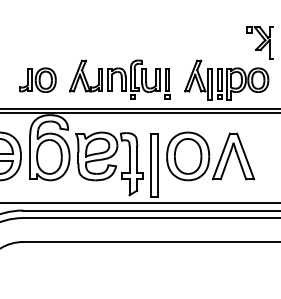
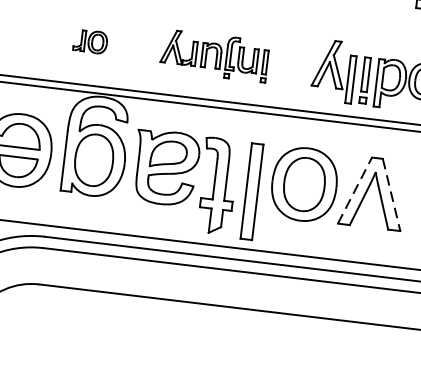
part: (37, 79) -> (90, 40), size x0.6
part: (119, 79) -> (214, 55), size x0.7
line: (221, 156) -> (355, 190), solid -> dashed
line: (245, 156) -> (391, 194), solid -> dashed

